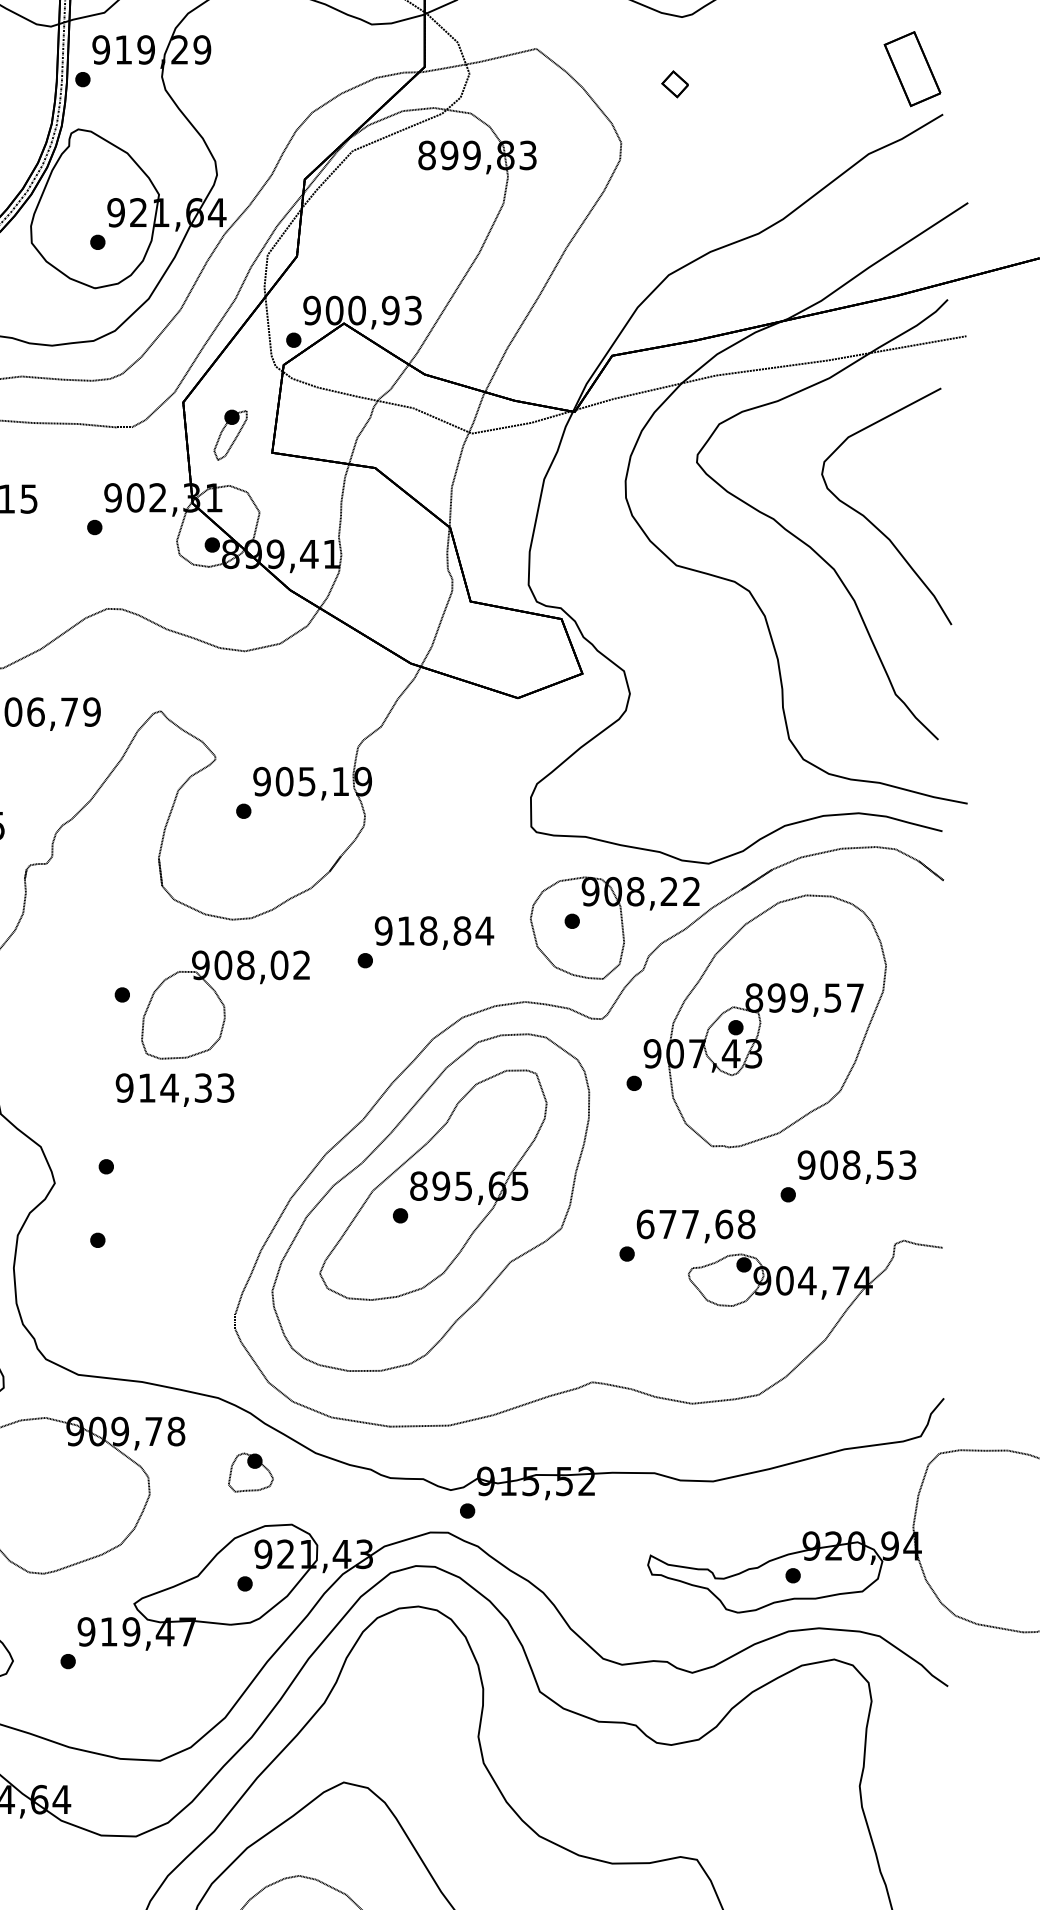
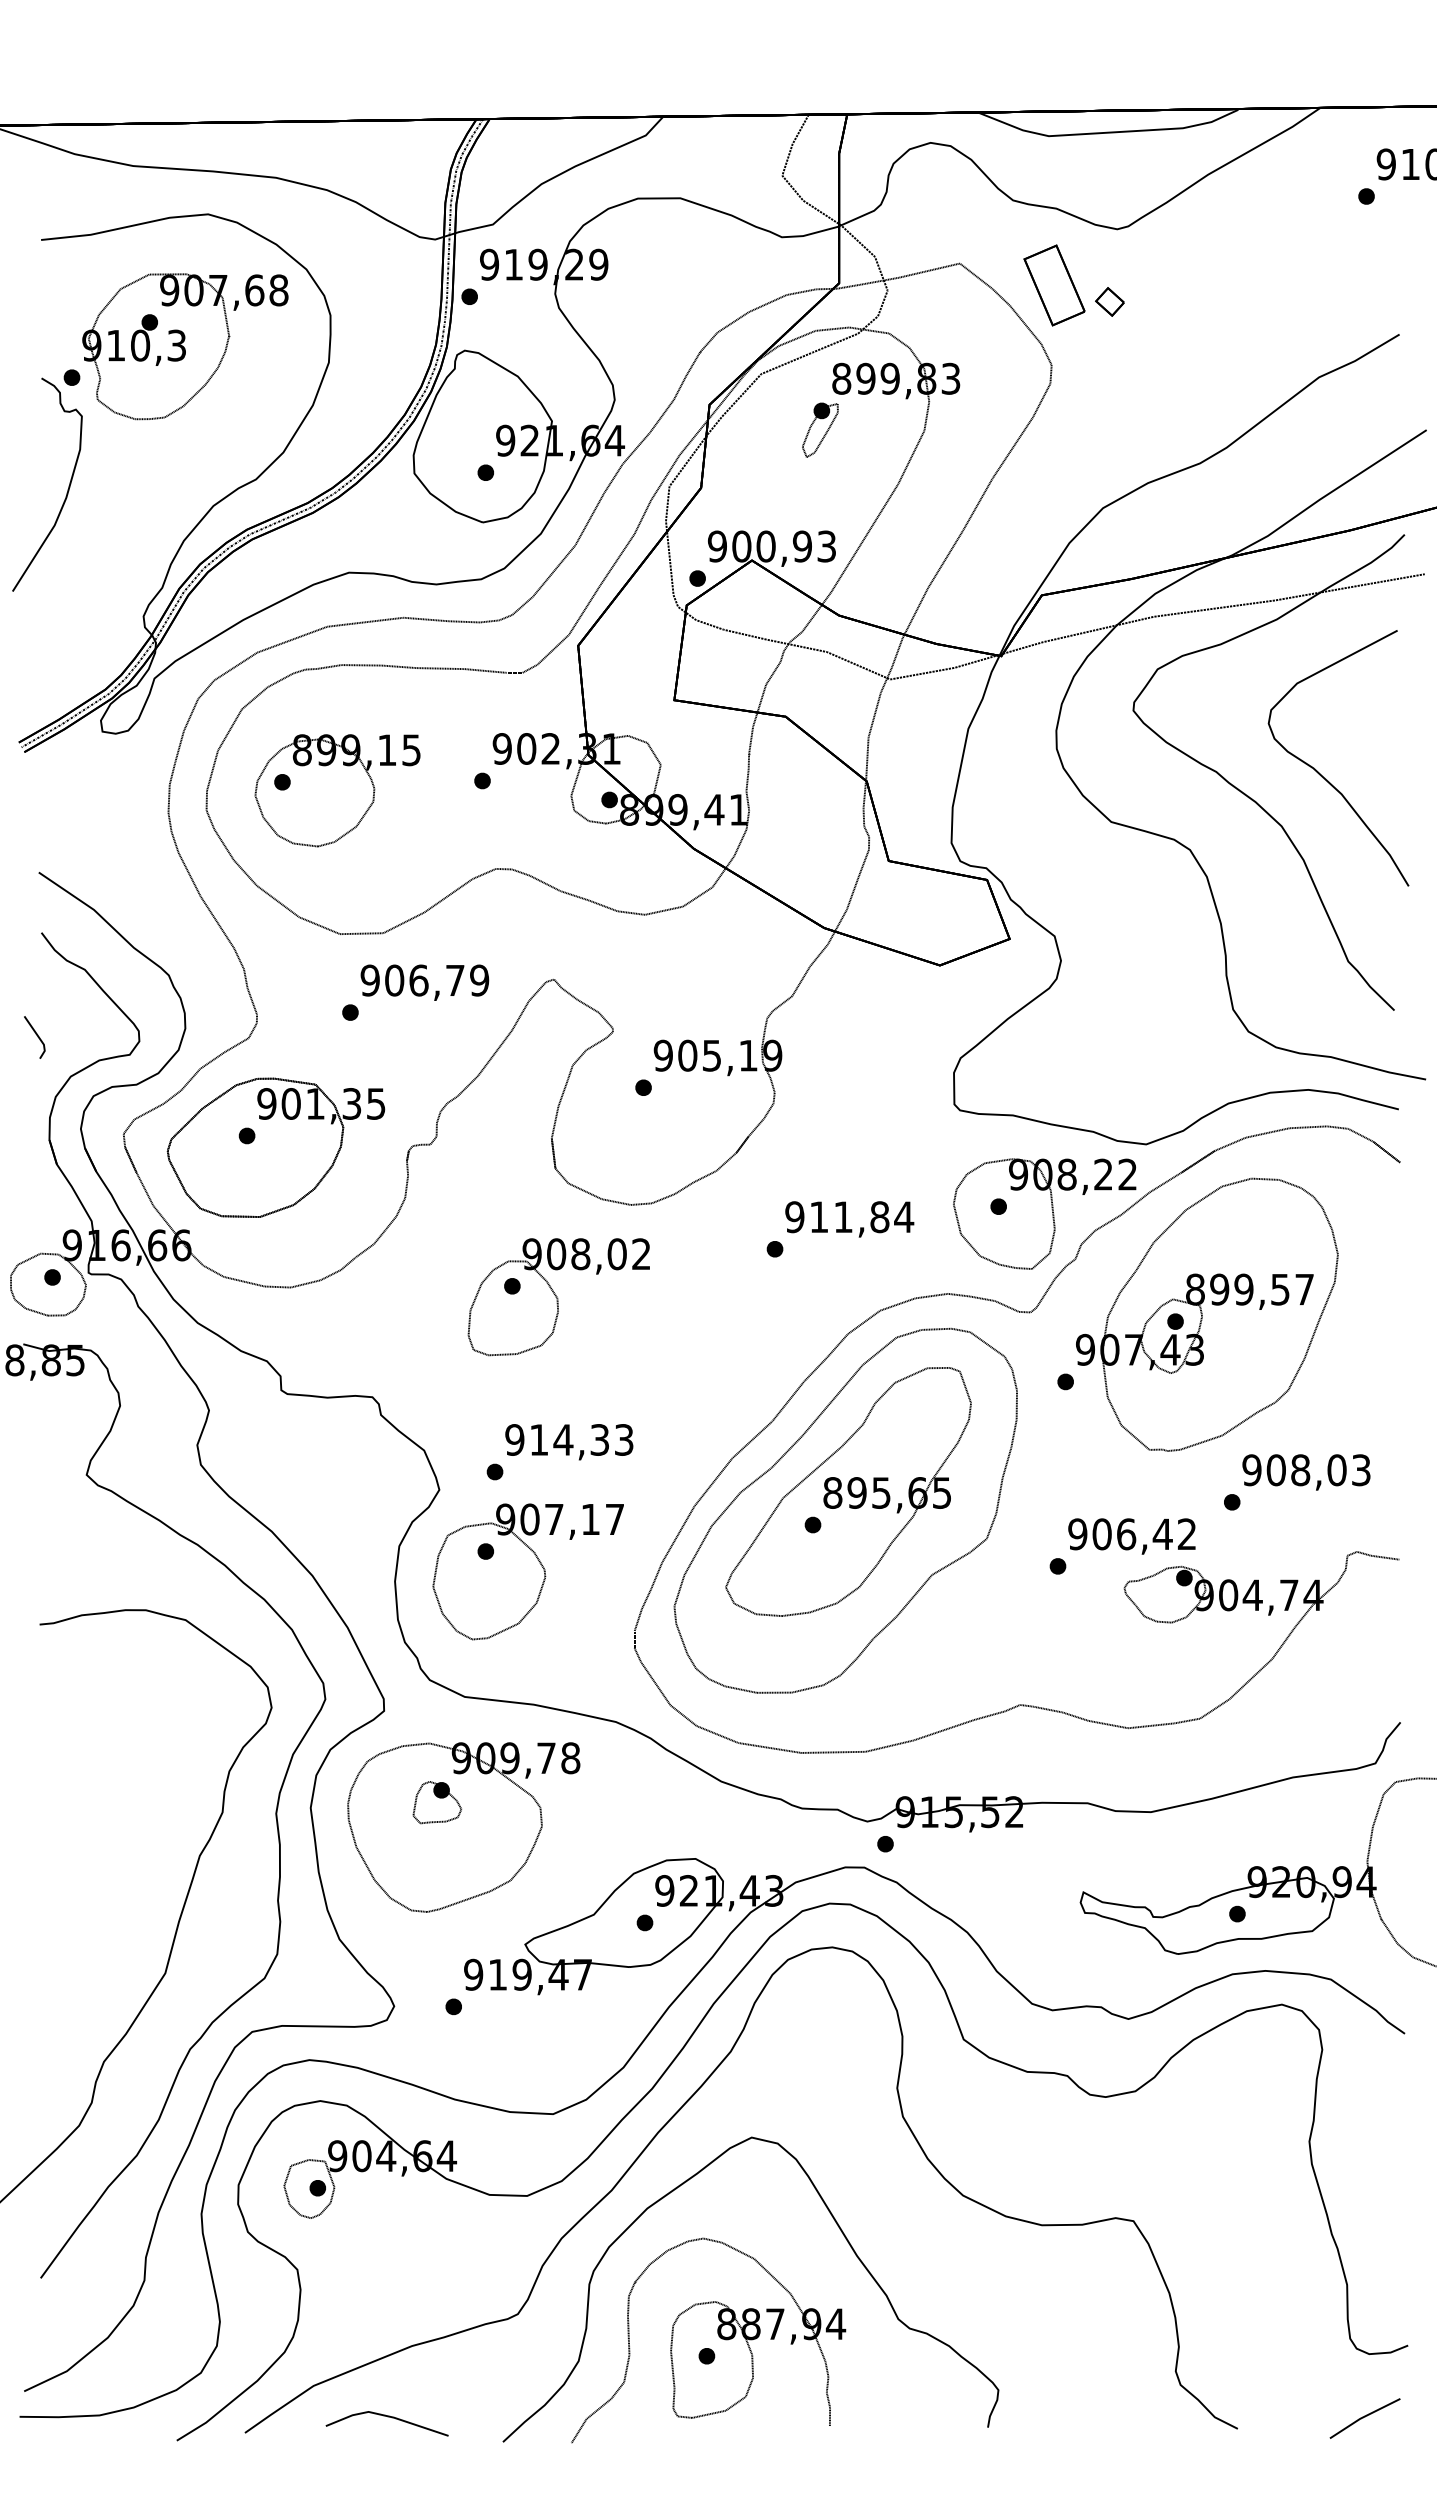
part: (912, 69) -> (1054, 285), moved
part: (230, 434) -> (820, 429), moved
text: (428, 931) -> (843, 1217), 918,84 -> 911,84
part: (225, 1005) -> (558, 1297), moved
text: (175, 1090) -> (569, 1442), moved
text: (884, 1165) -> (1336, 1470), 908,53 -> 908,03
text: (696, 1224) -> (1132, 1534), 677,68 -> 906,42
part: (136, 1258) -> (527, 1571), added
part: (250, 1472) -> (436, 1802), moved

